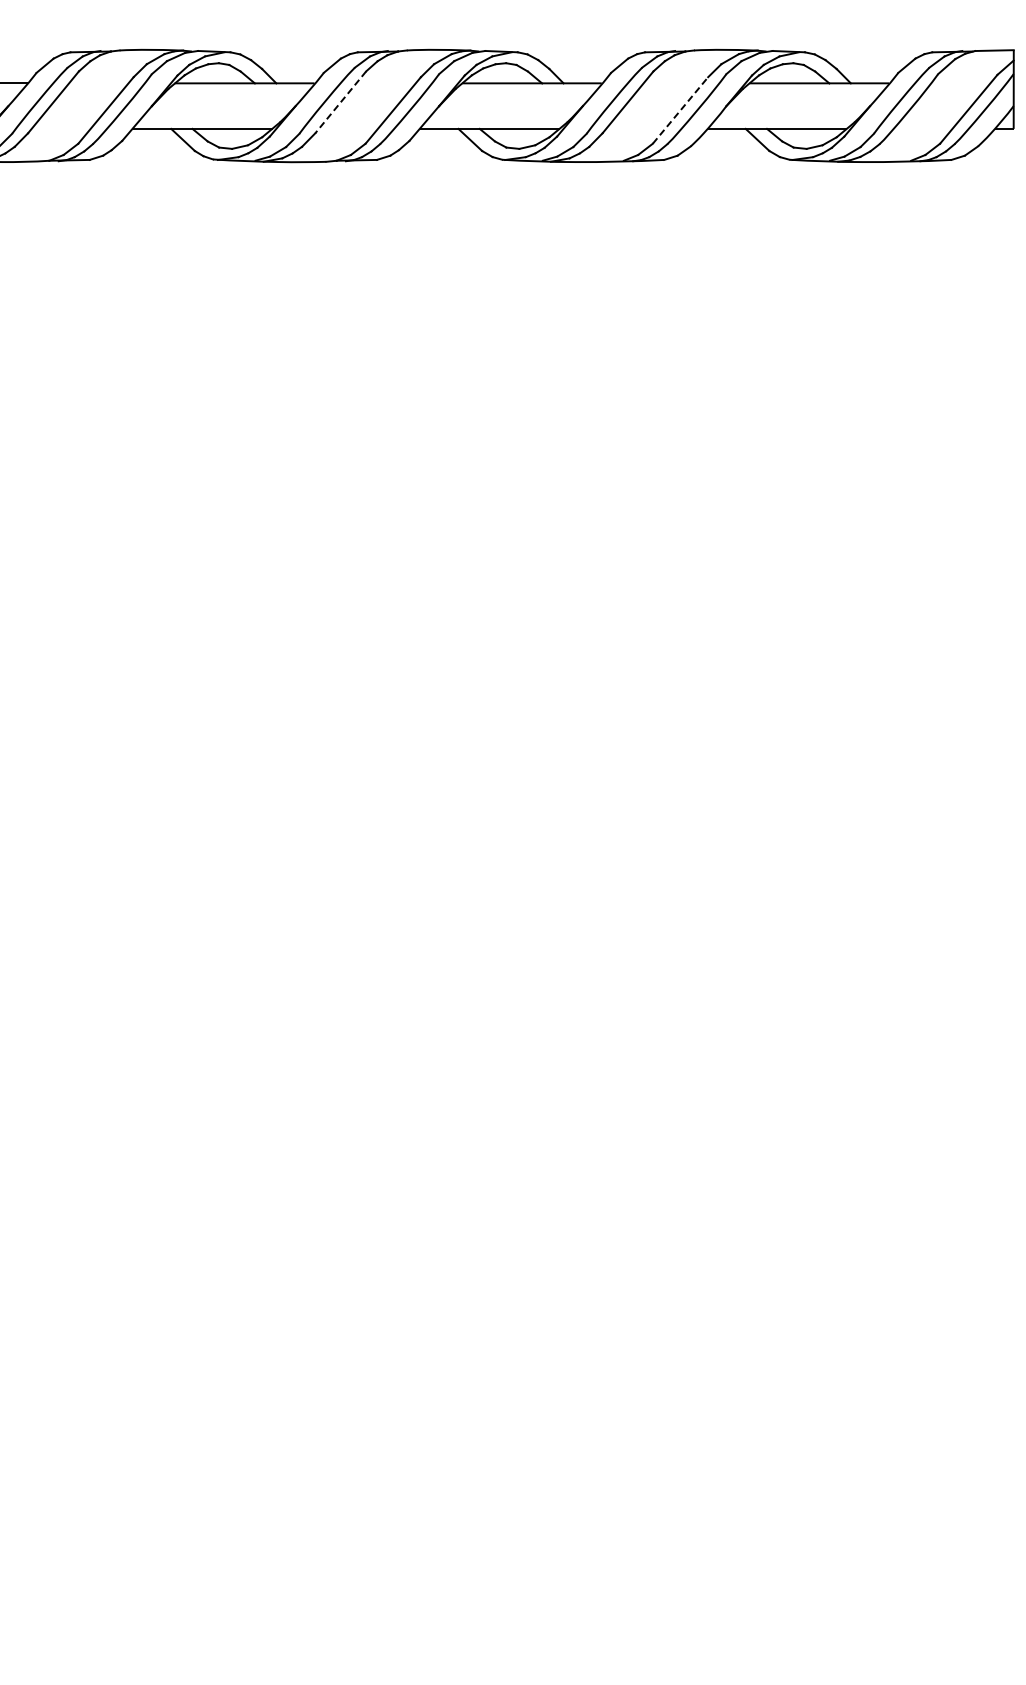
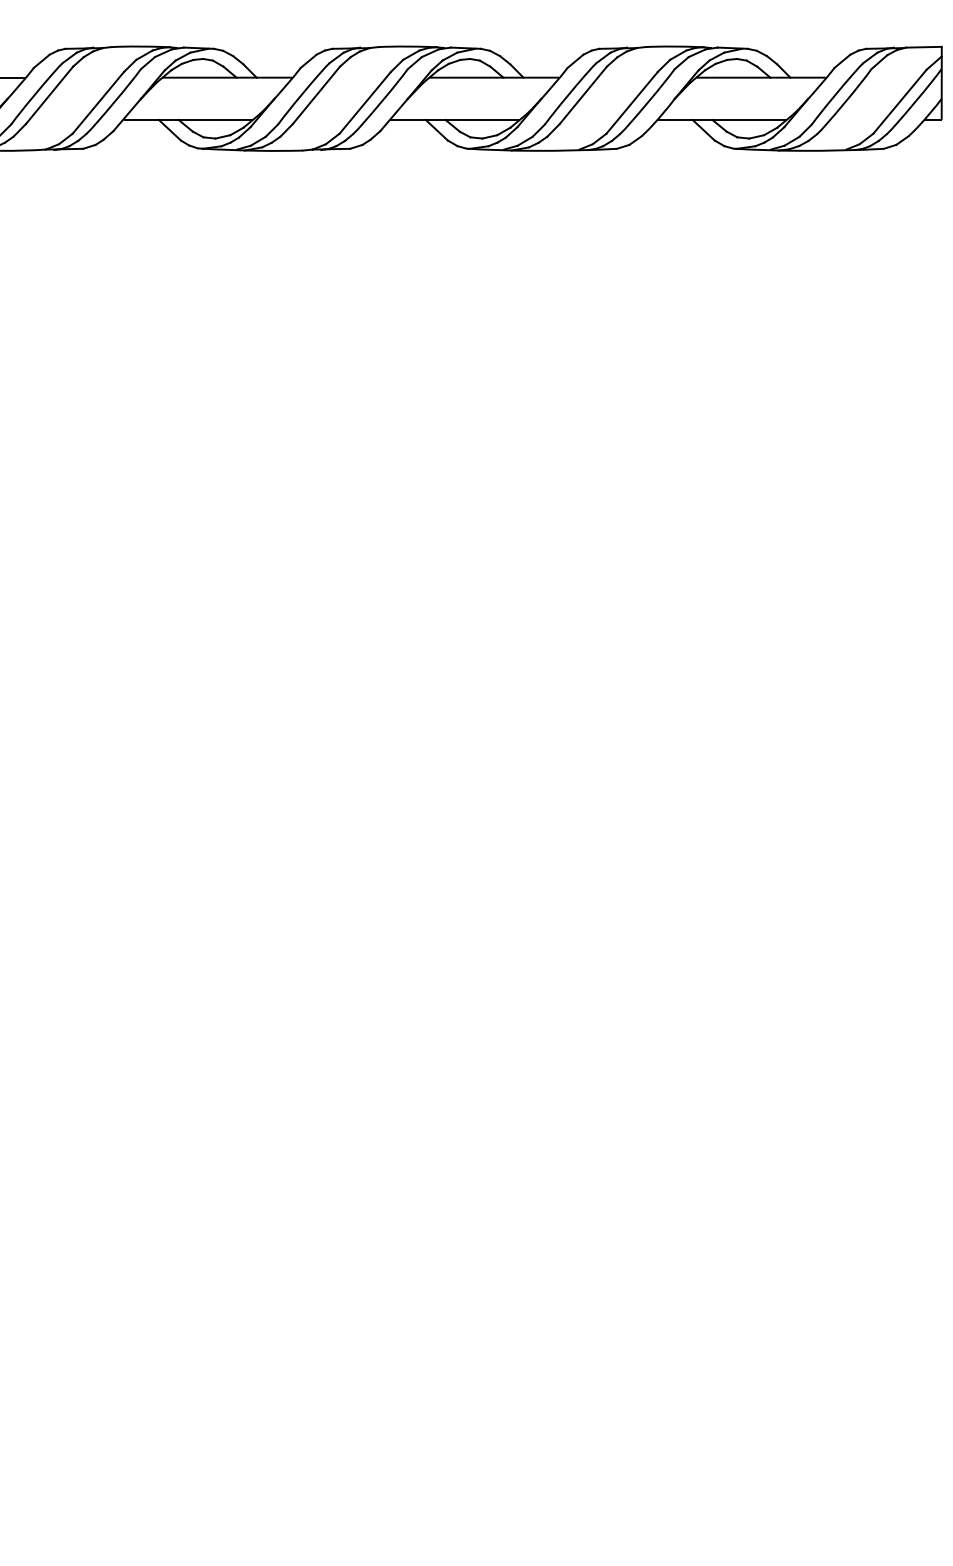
line: (340, 102) -> (316, 95), dashed -> solid
line: (680, 110) -> (632, 102), dashed -> solid

